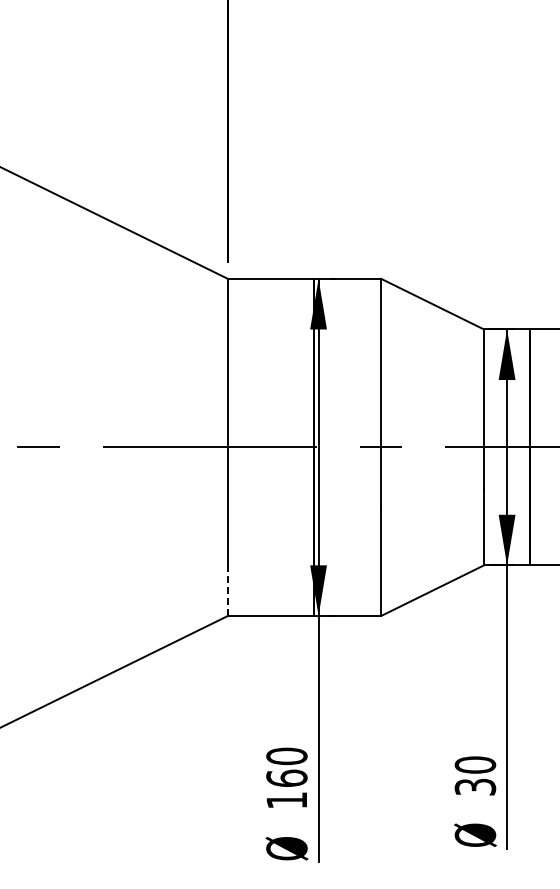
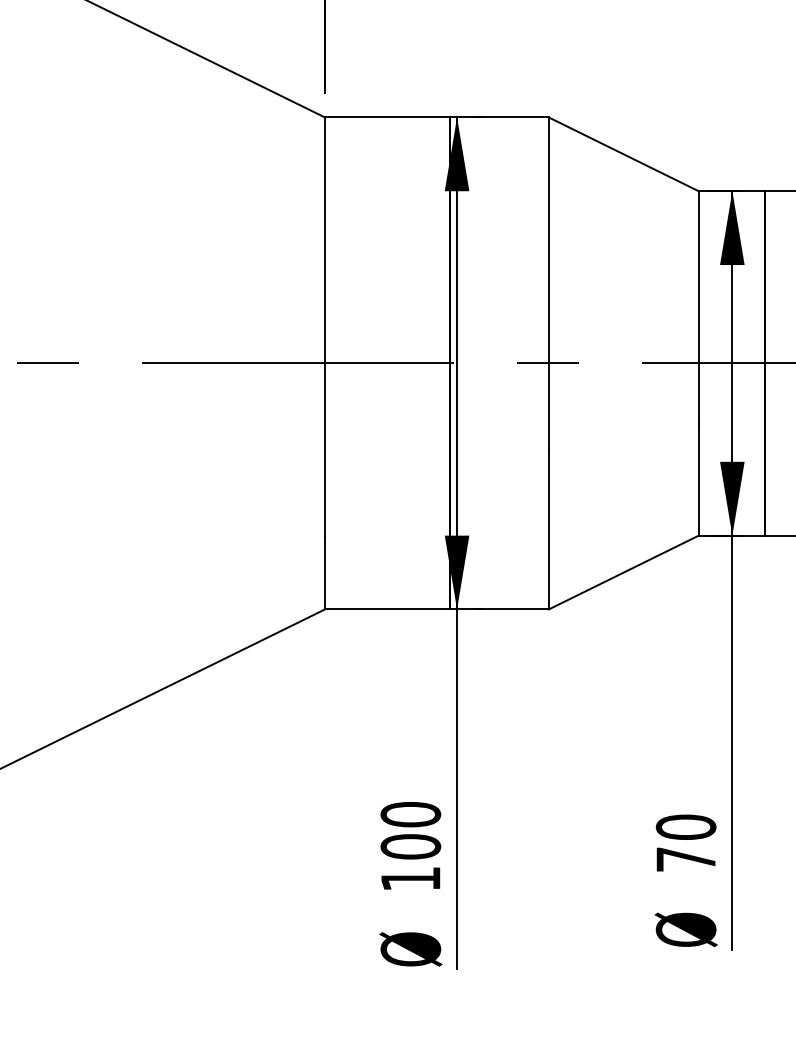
line: (228, 591) -> (325, 573), dashed -> solid
text: (286, 778) -> (410, 846), 160 -> 100
text: (475, 786) -> (686, 858), 30 -> 70

